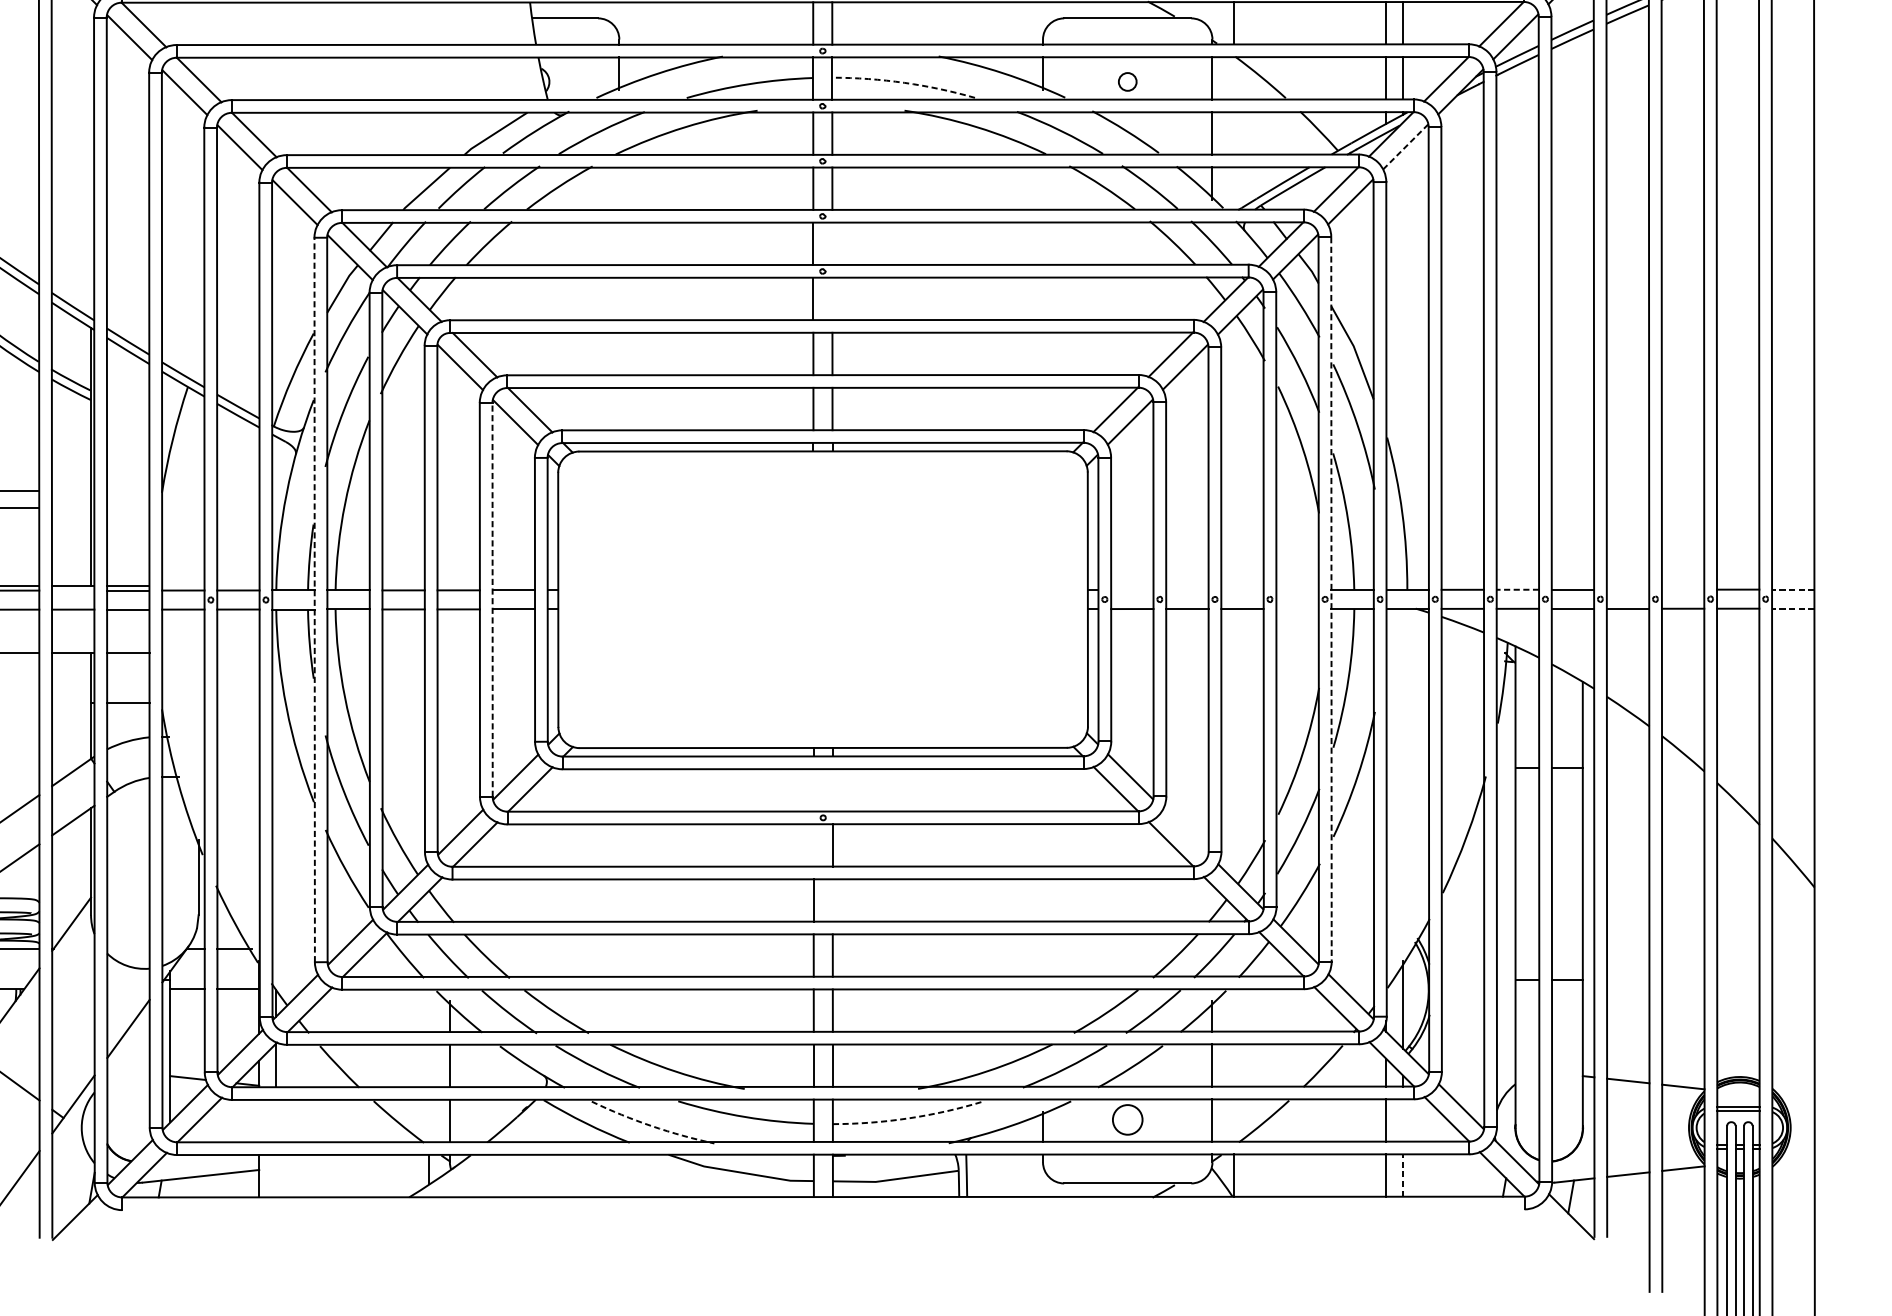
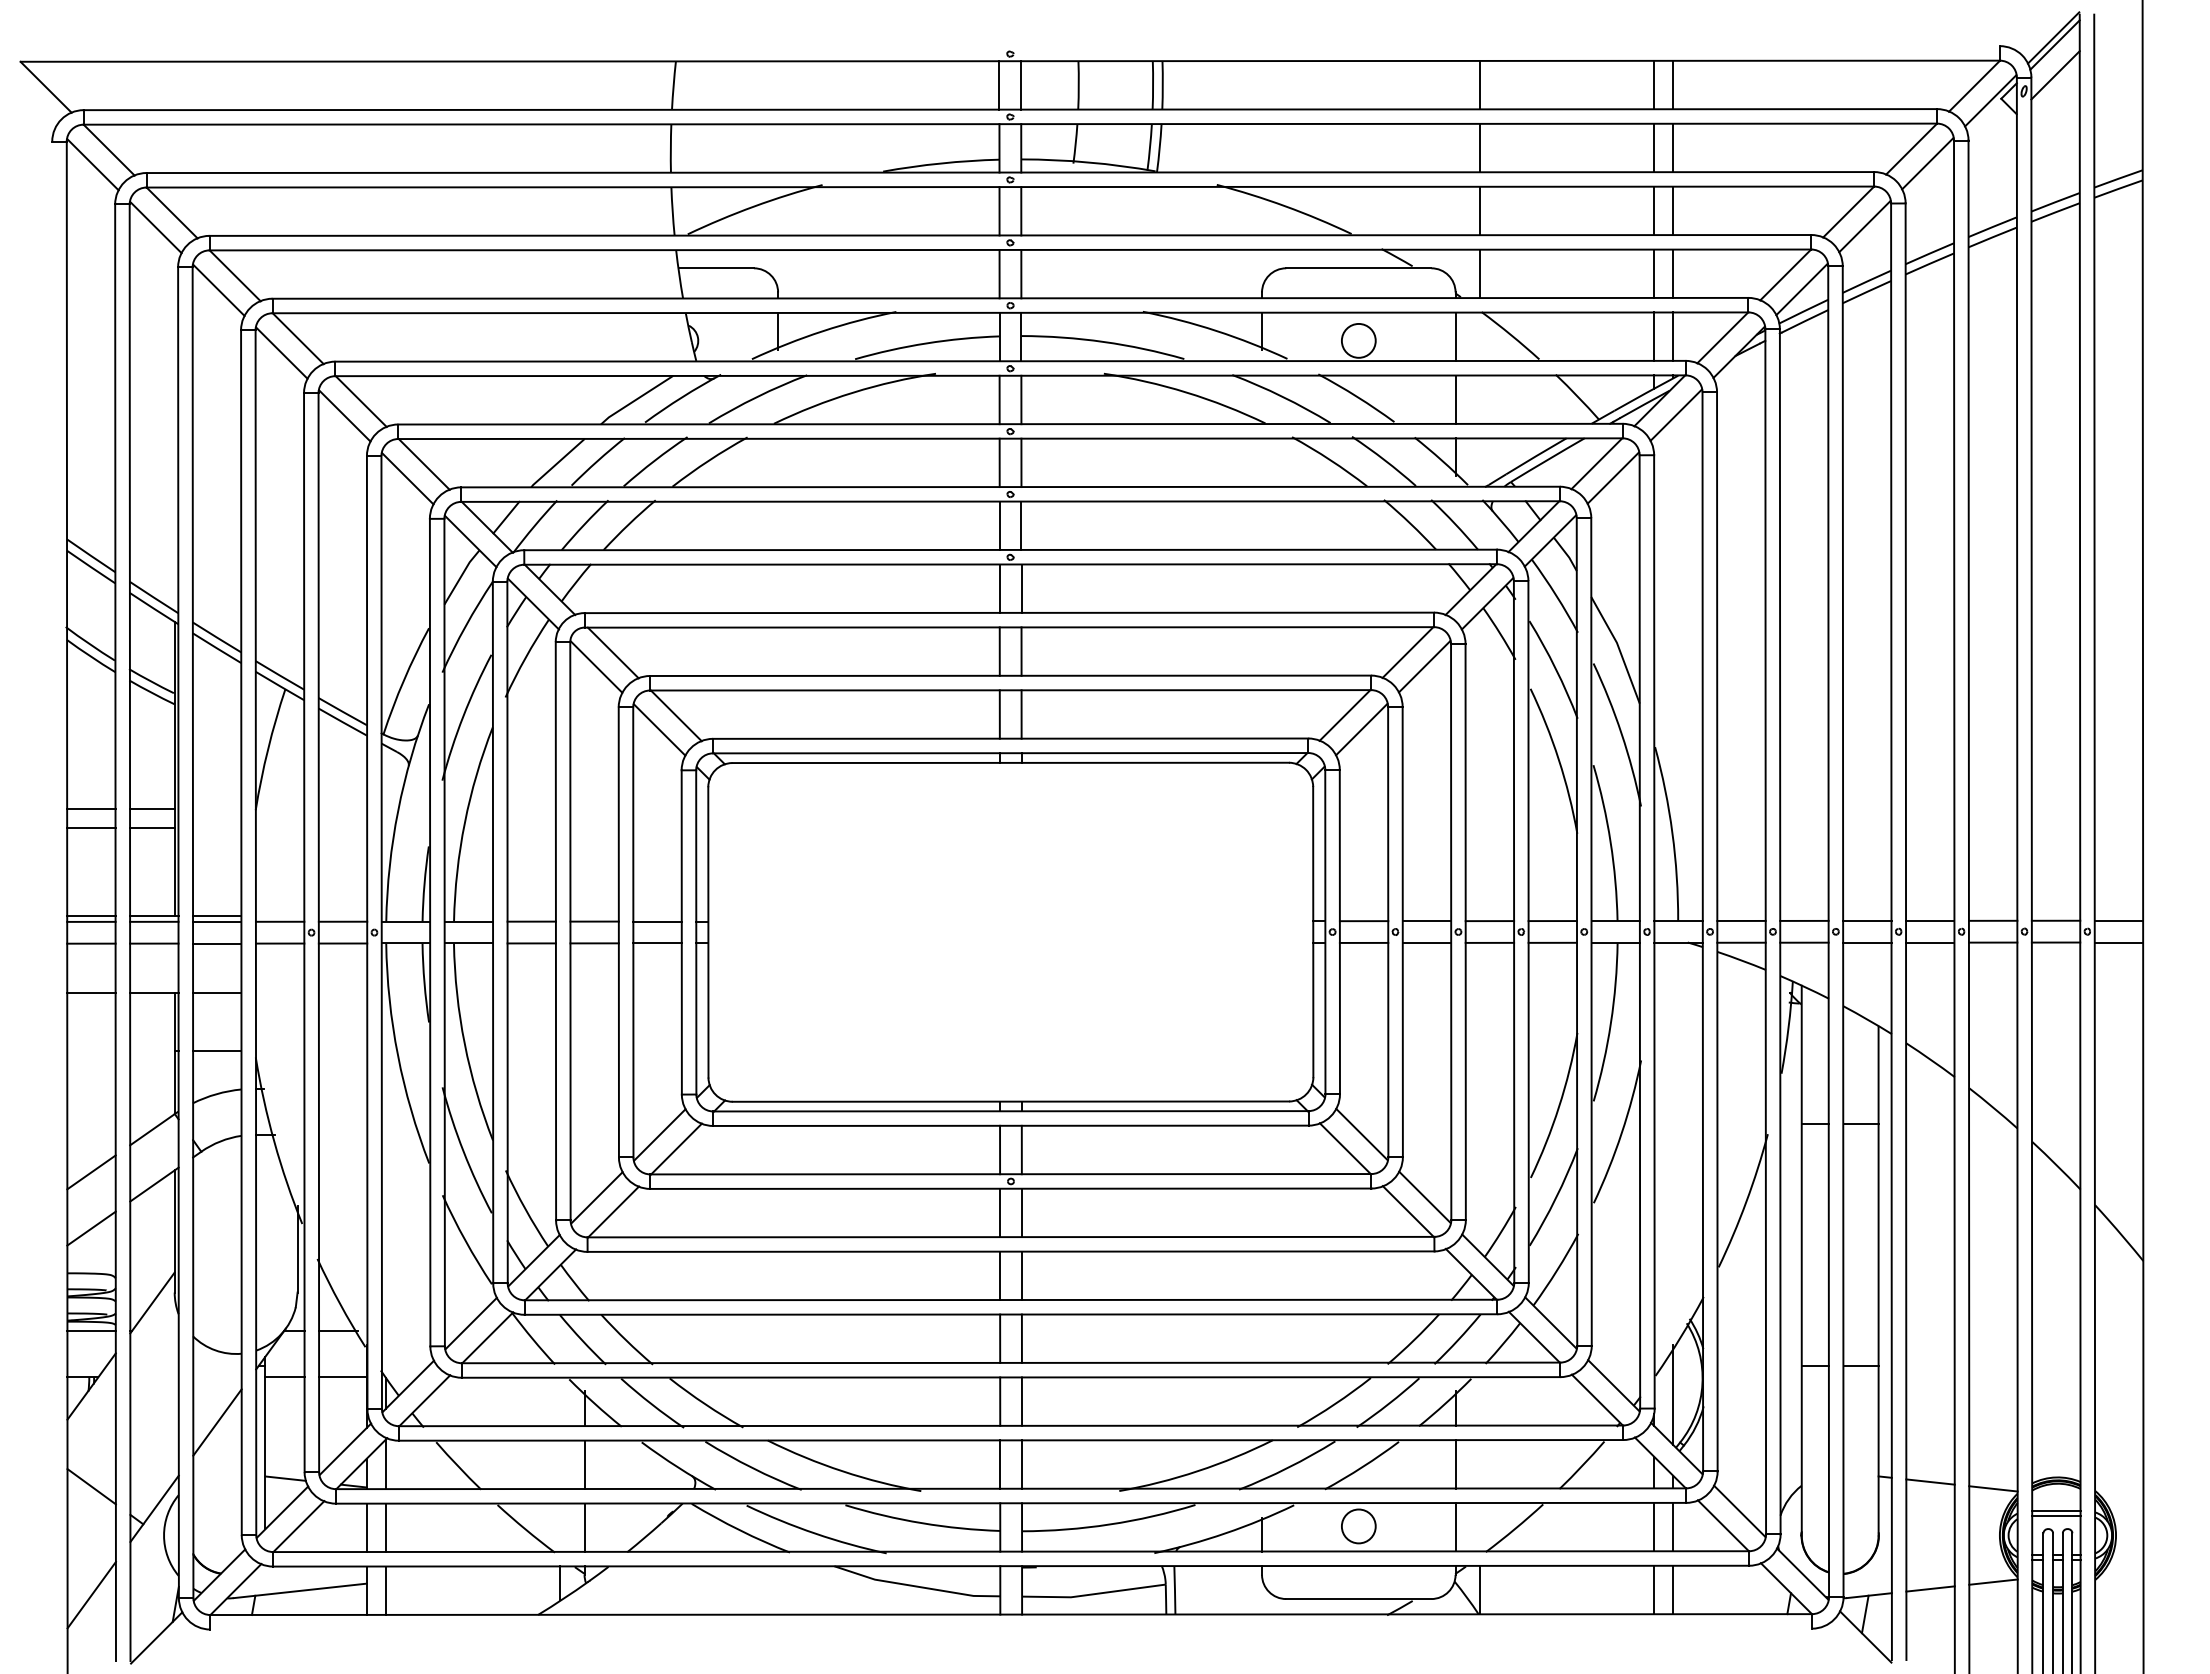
circle: (1127, 81) -> (1358, 340), size x1.67
arc: (904, 82) -> (1103, 341), dashed -> solid
line: (1405, 146) -> (1676, 414), dashed -> solid
line: (832, 243) -> (1021, 525), added
line: (832, 298) -> (1021, 588), added
line: (71, 491) -> (152, 808), added
line: (71, 507) -> (152, 827), added
line: (1517, 589) -> (1803, 920), dashed -> solid
line: (1628, 589) -> (1930, 920), added
line: (1682, 589) -> (1992, 920), added
line: (1792, 589) -> (2118, 920), dashed -> solid
line: (73, 590) -> (154, 921), added
line: (1131, 590) -> (1363, 921), added
line: (1187, 590) -> (1426, 921), added
line: (1242, 590) -> (1489, 921), added
line: (1297, 590) -> (1552, 921), added
line: (315, 599) -> (430, 932), dashed -> solid
line: (492, 599) -> (633, 931), dashed -> solid
line: (1331, 599) -> (1591, 931), dashed -> solid
line: (1297, 608) -> (1552, 942), added
line: (1792, 608) -> (2118, 942), dashed -> solid
line: (814, 789) -> (1000, 1149), added
line: (832, 789) -> (1021, 1149), added
line: (1185, 831) -> (1424, 1197), added
line: (814, 845) -> (1000, 1212), added
line: (832, 900) -> (1021, 1275), added
arc: (909, 1118) -> (1109, 1524), dashed -> solid
line: (1403, 1119) -> (1673, 1526), added
line: (258, 1120) -> (366, 1527), added
line: (276, 1120) -> (386, 1527), added
arc: (652, 1126) -> (815, 1533), dashed -> solid
line: (276, 1175) -> (386, 1590), added
line: (1403, 1175) -> (1673, 1589), dashed -> solid

